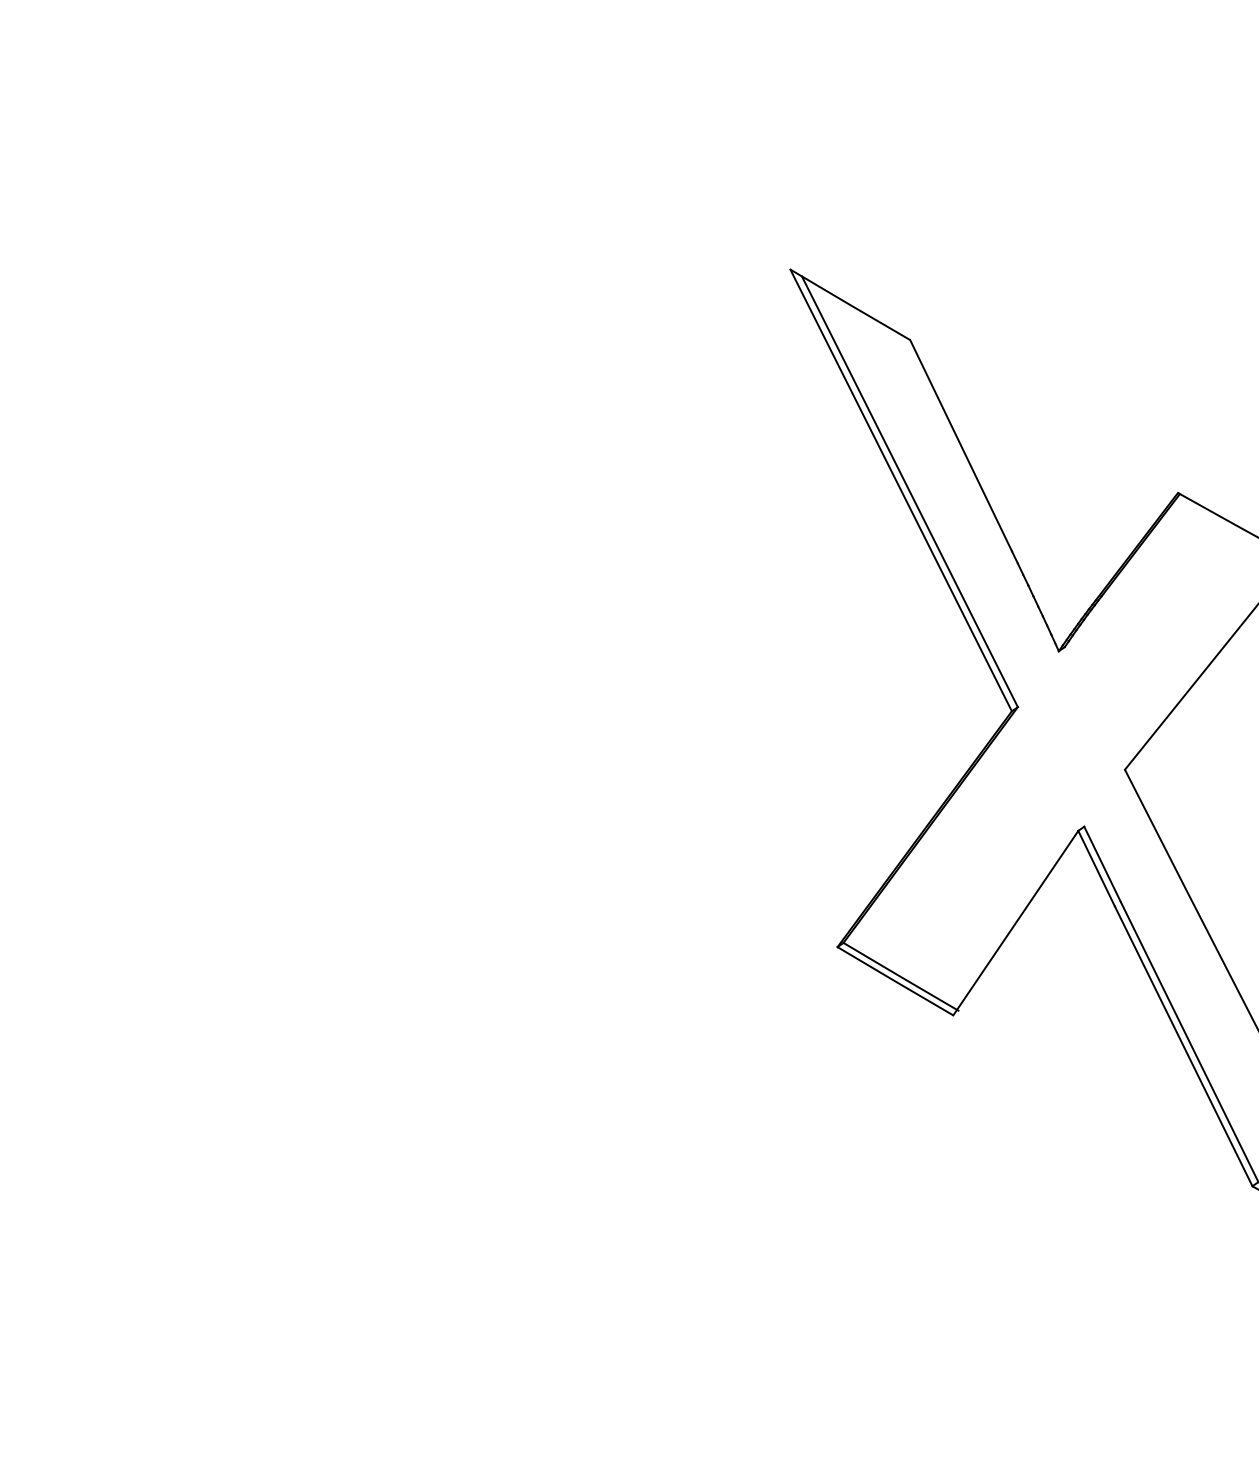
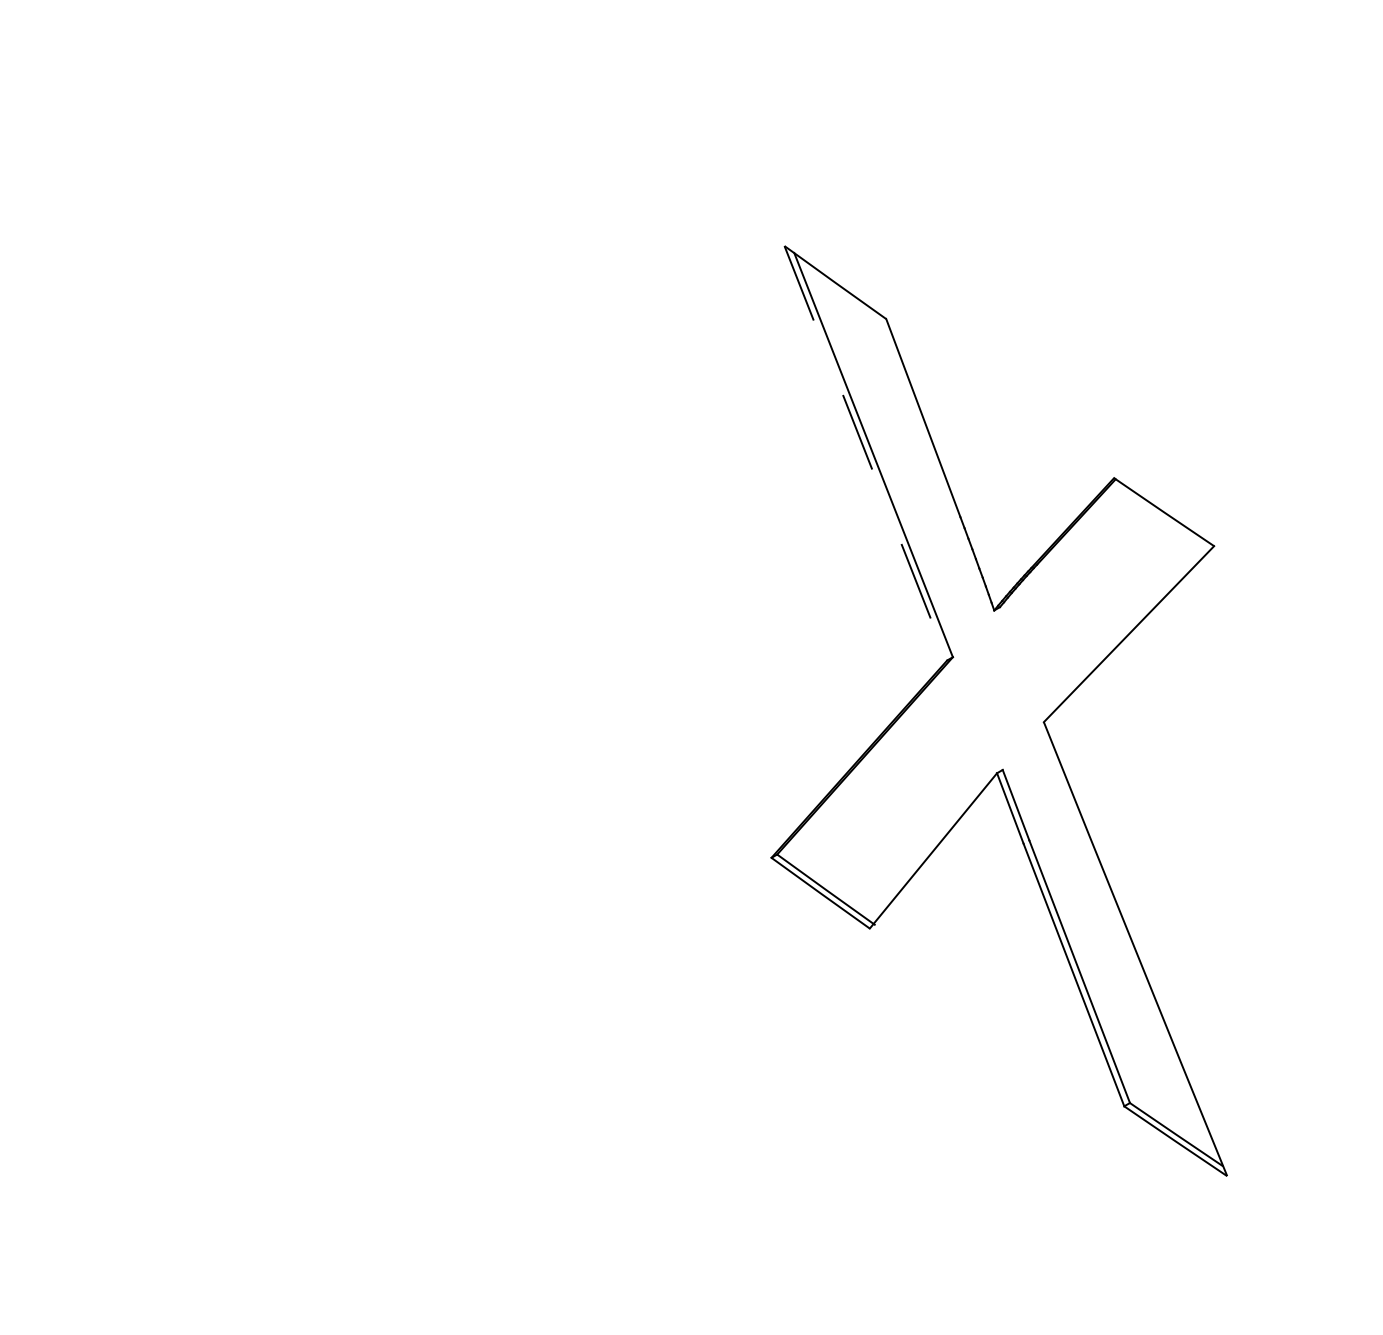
line: (900, 490) -> (865, 453), solid -> dashed

